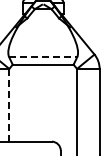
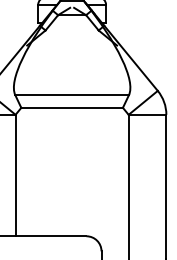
line: (43, 57) -> (72, 95), dashed -> solid
line: (9, 105) -> (15, 175), dashed -> solid

